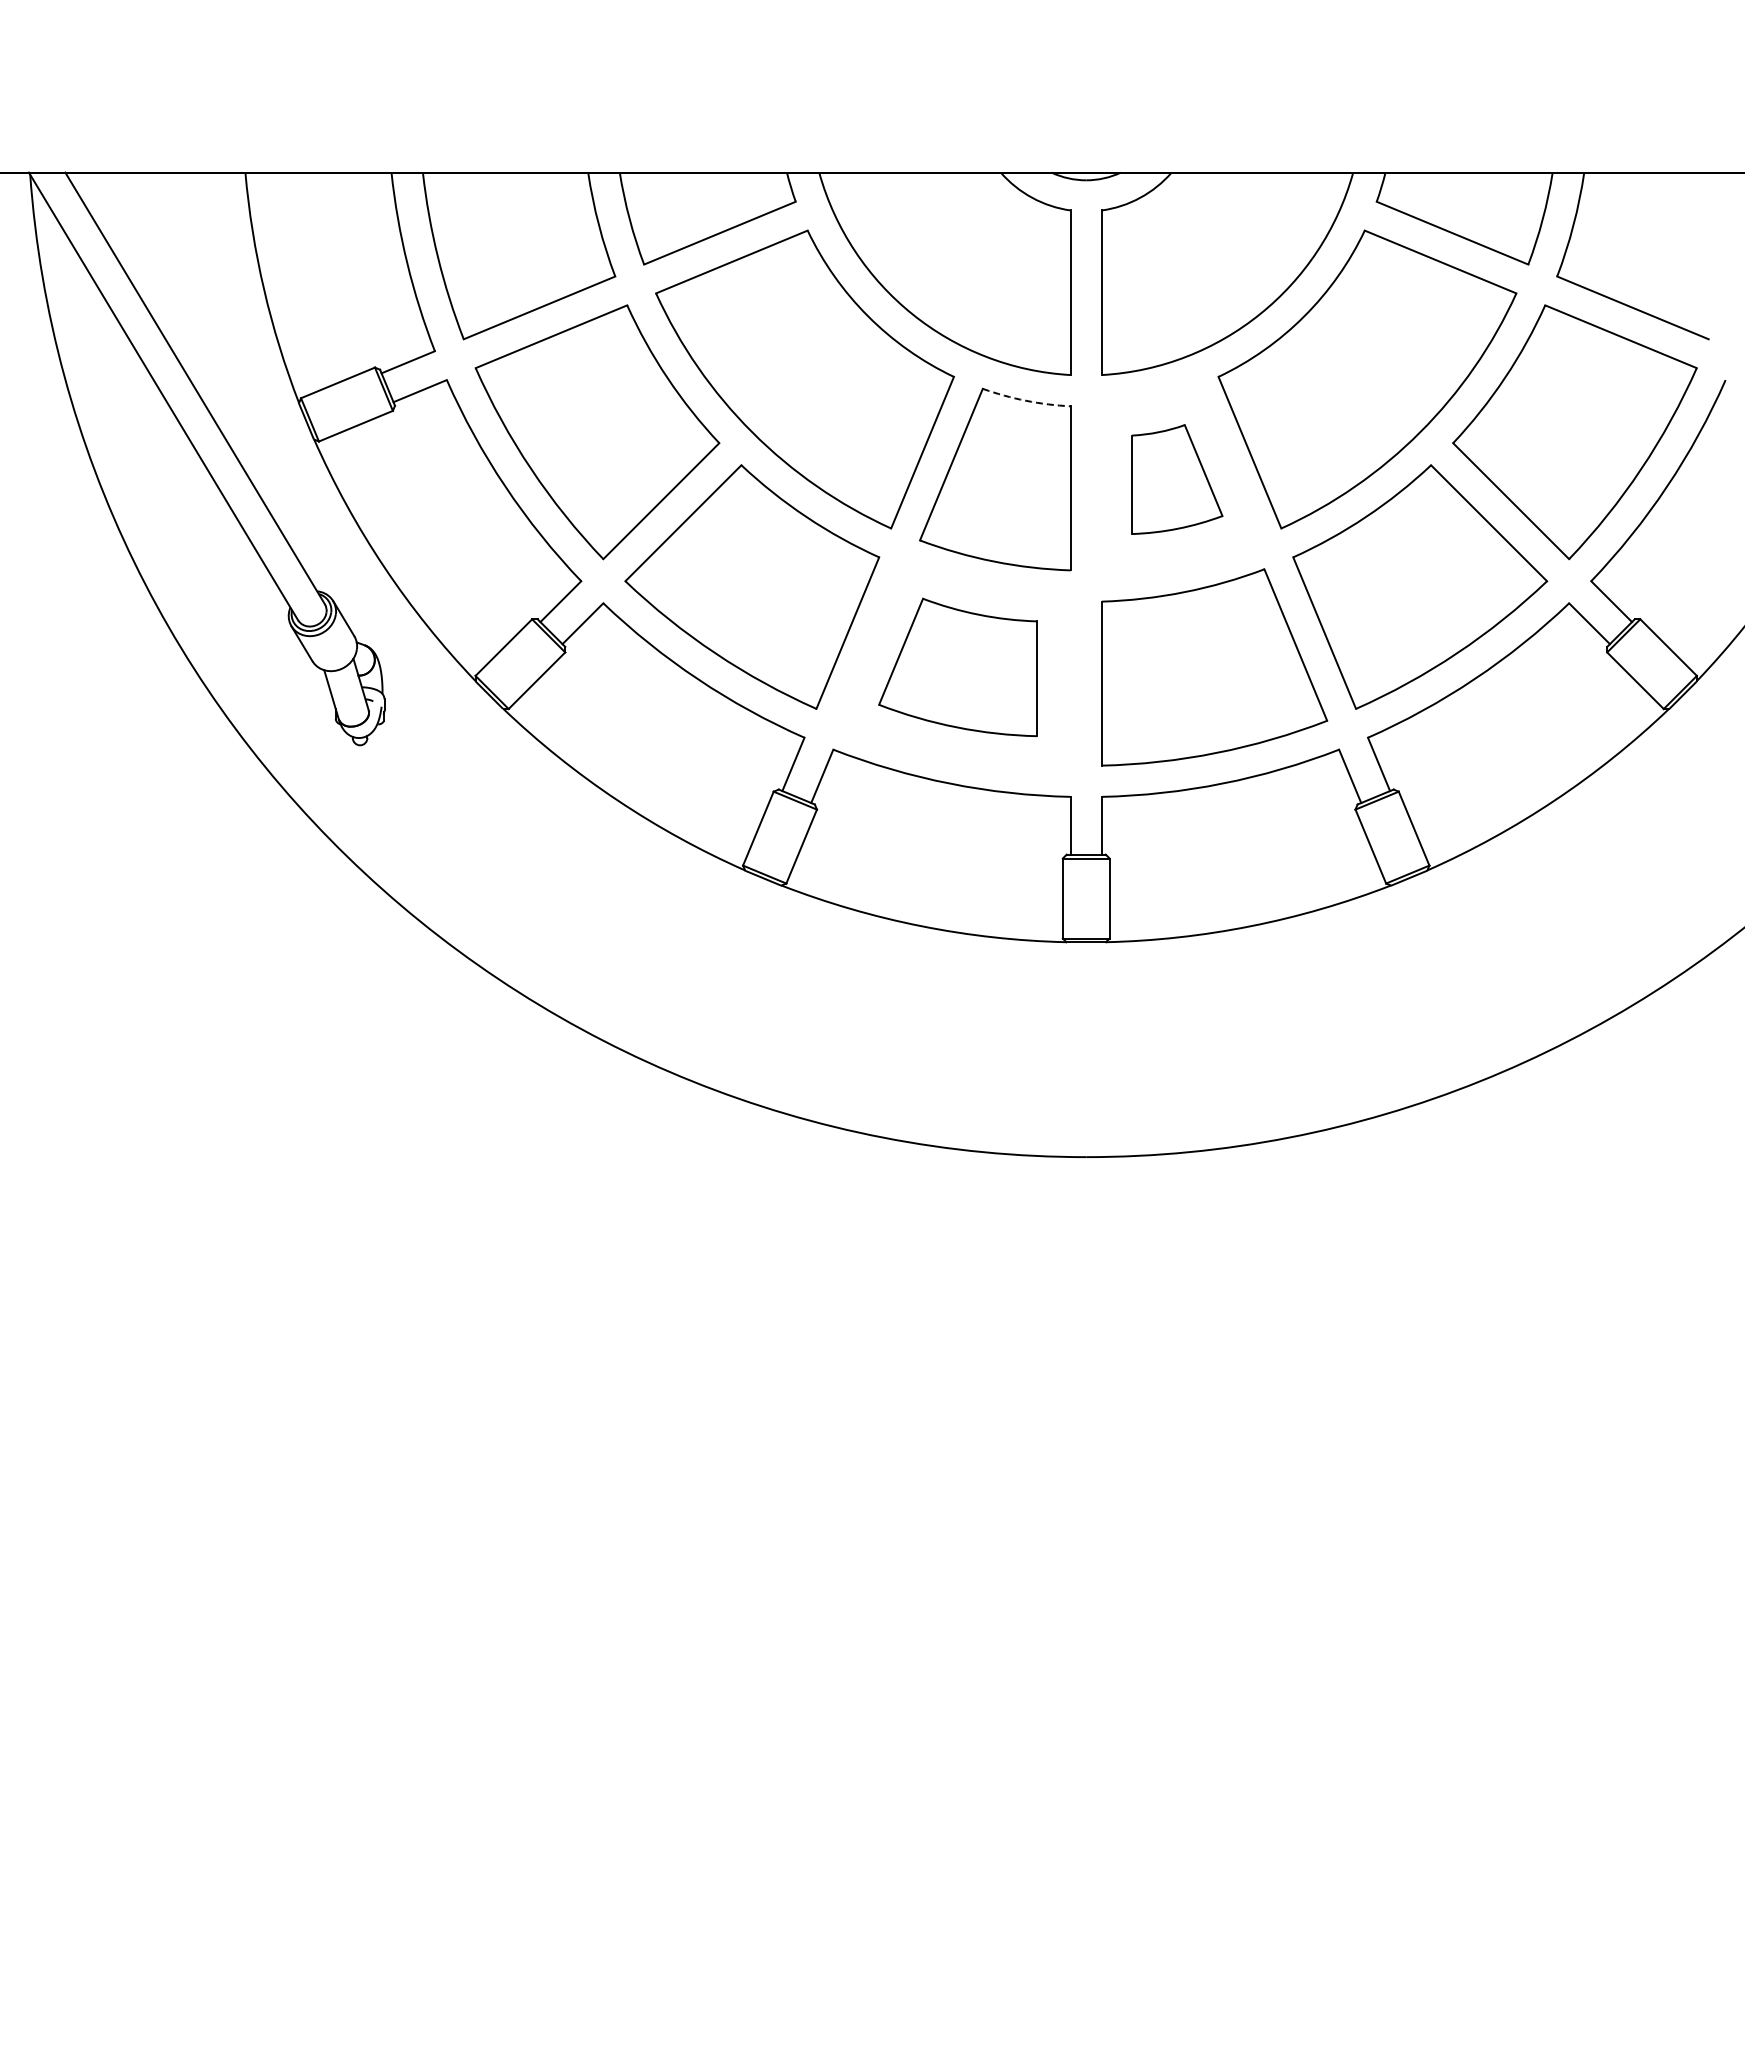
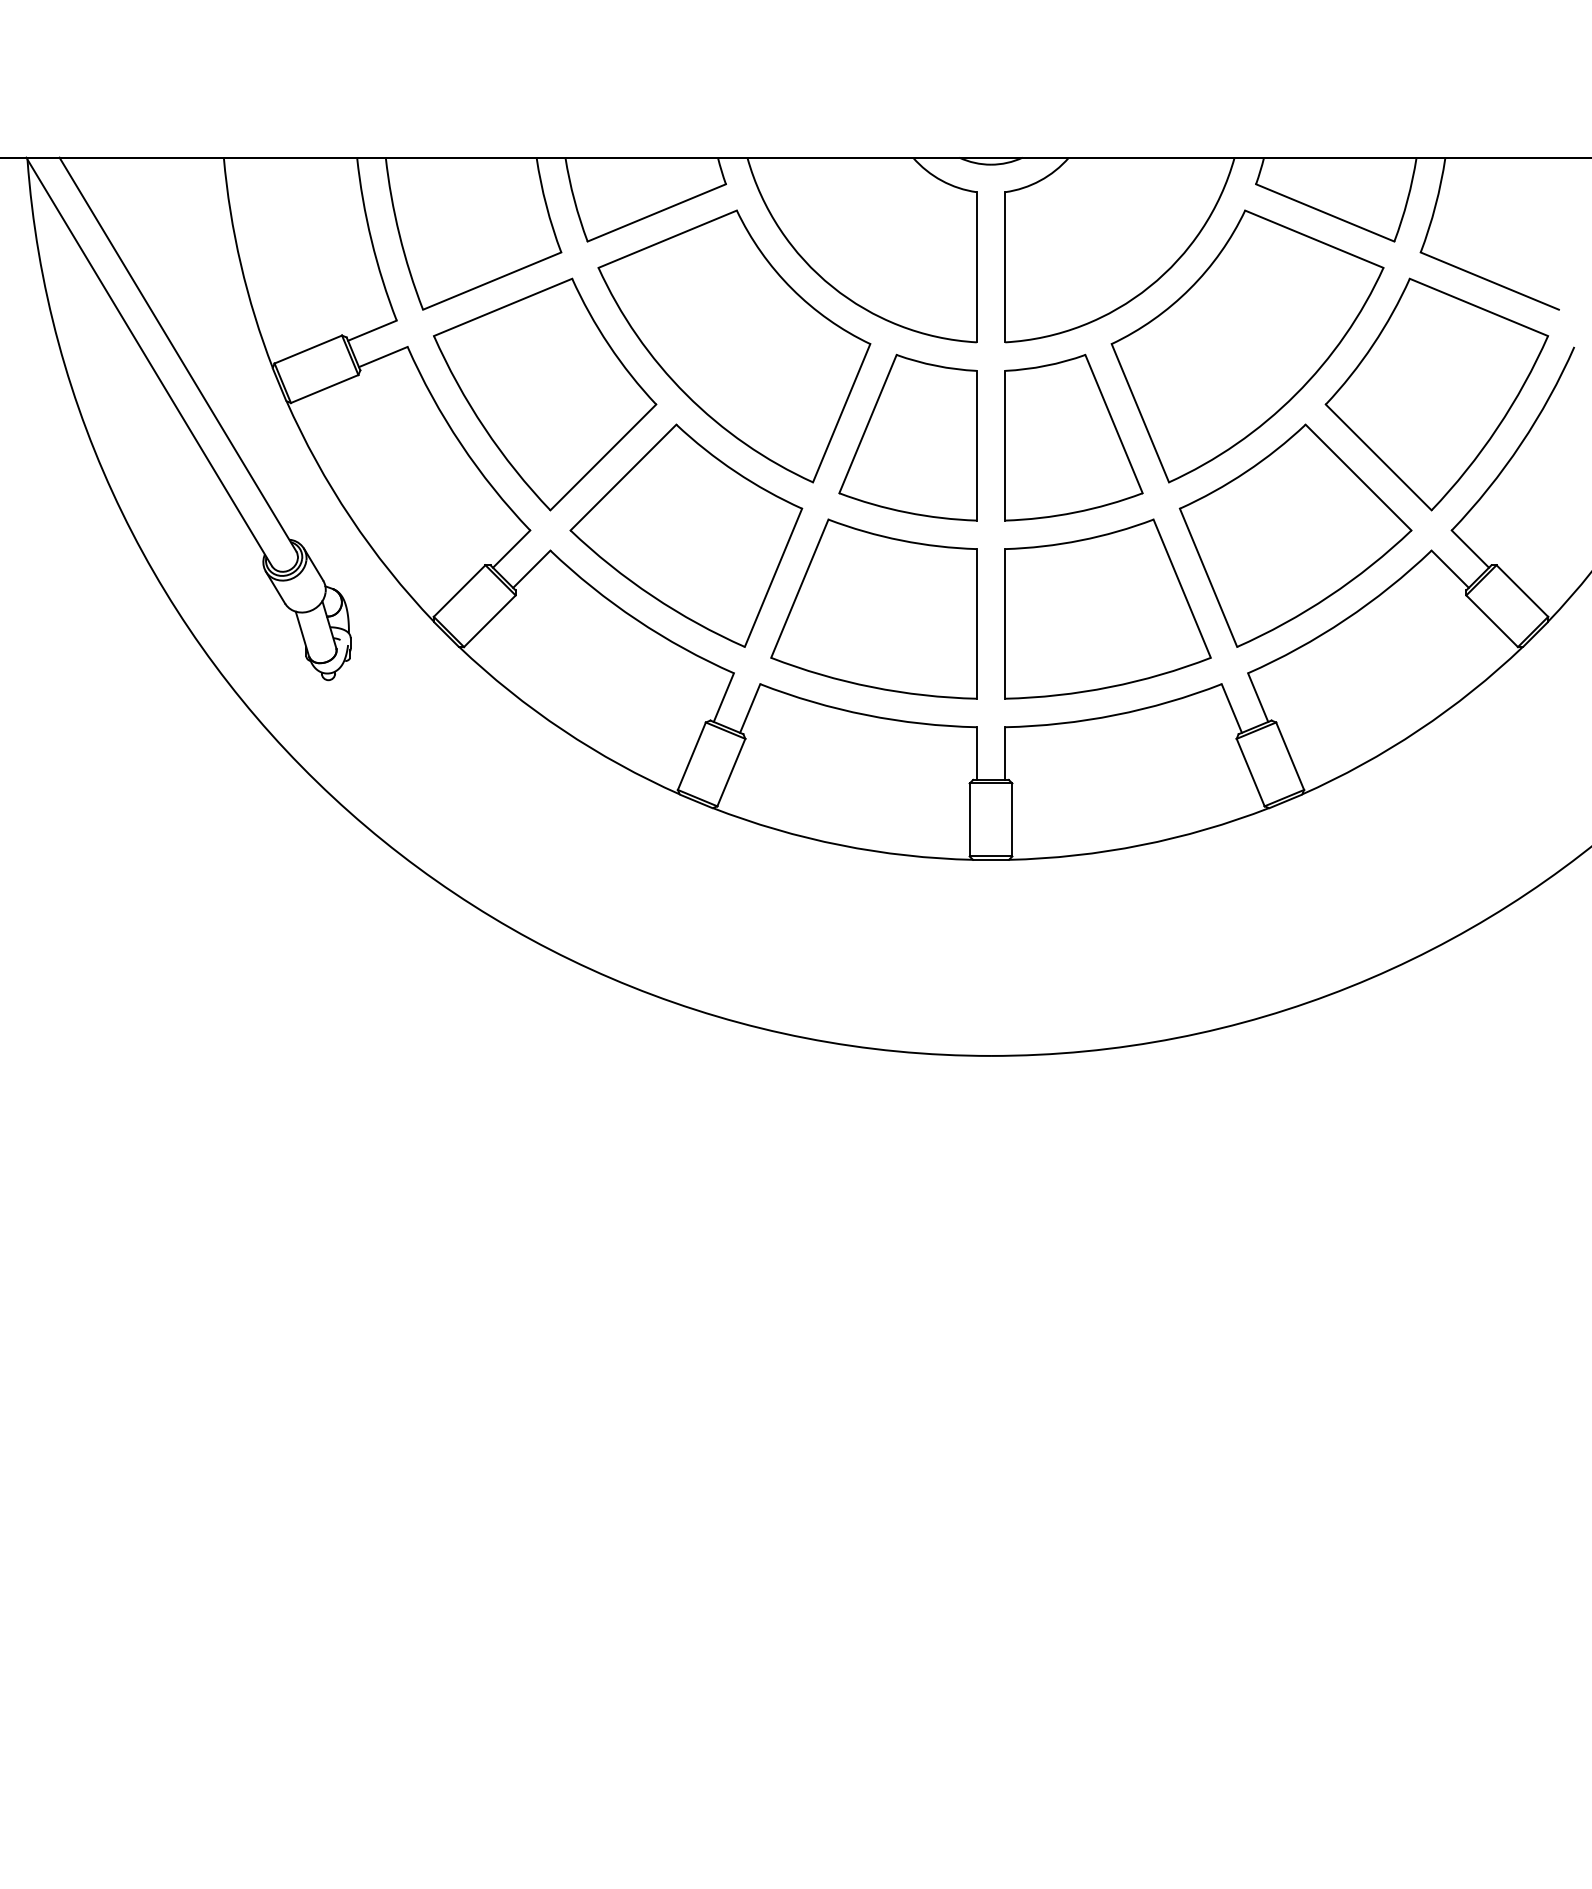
arc: (1026, 400) -> (936, 365), dashed -> solid
part: (1177, 479) -> (1074, 437), size x1.67
part: (957, 667) -> (873, 609), size x1.43

